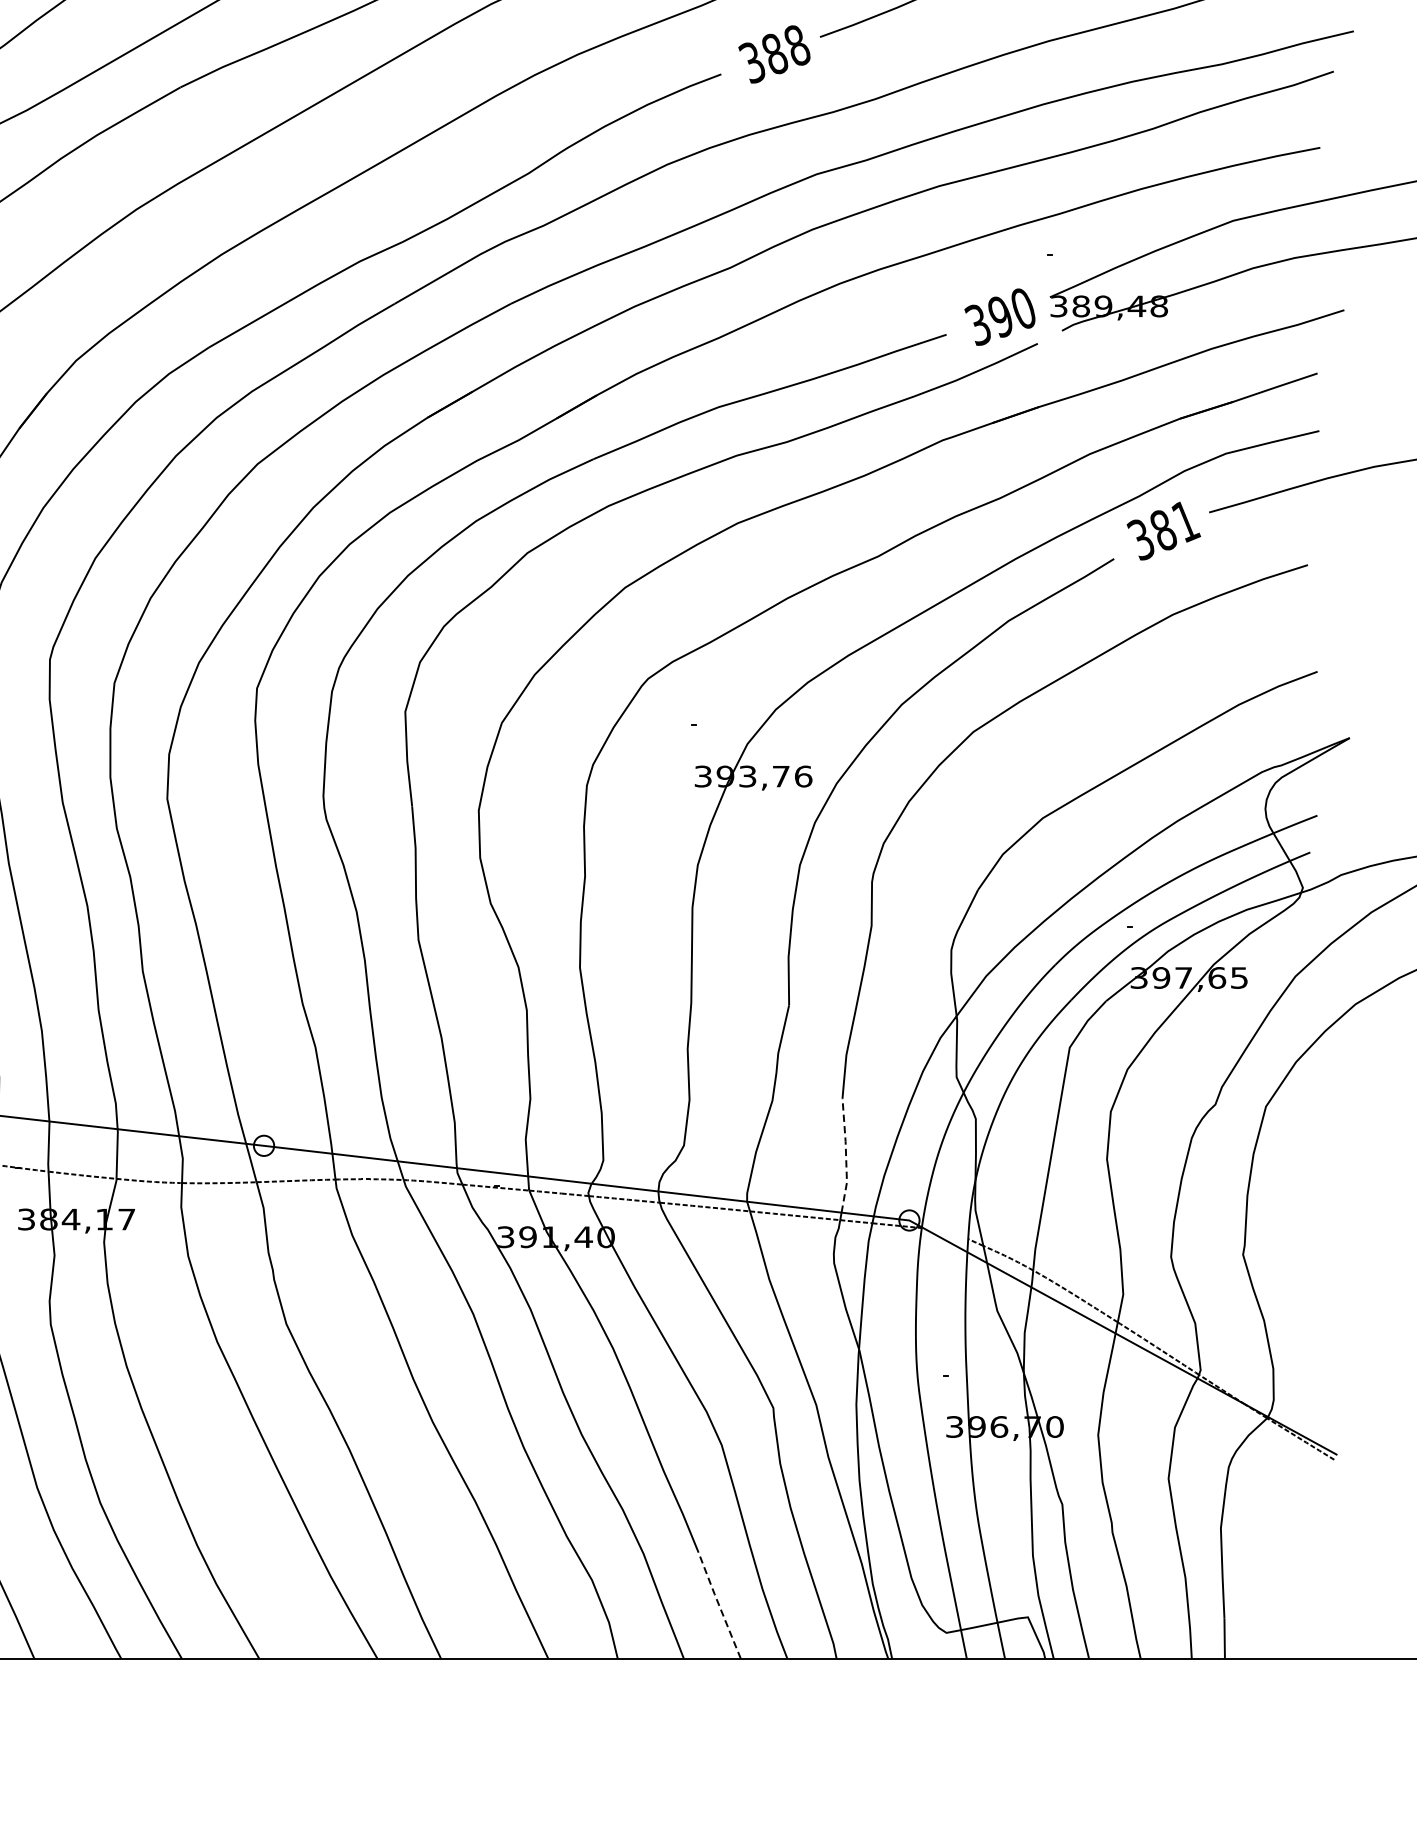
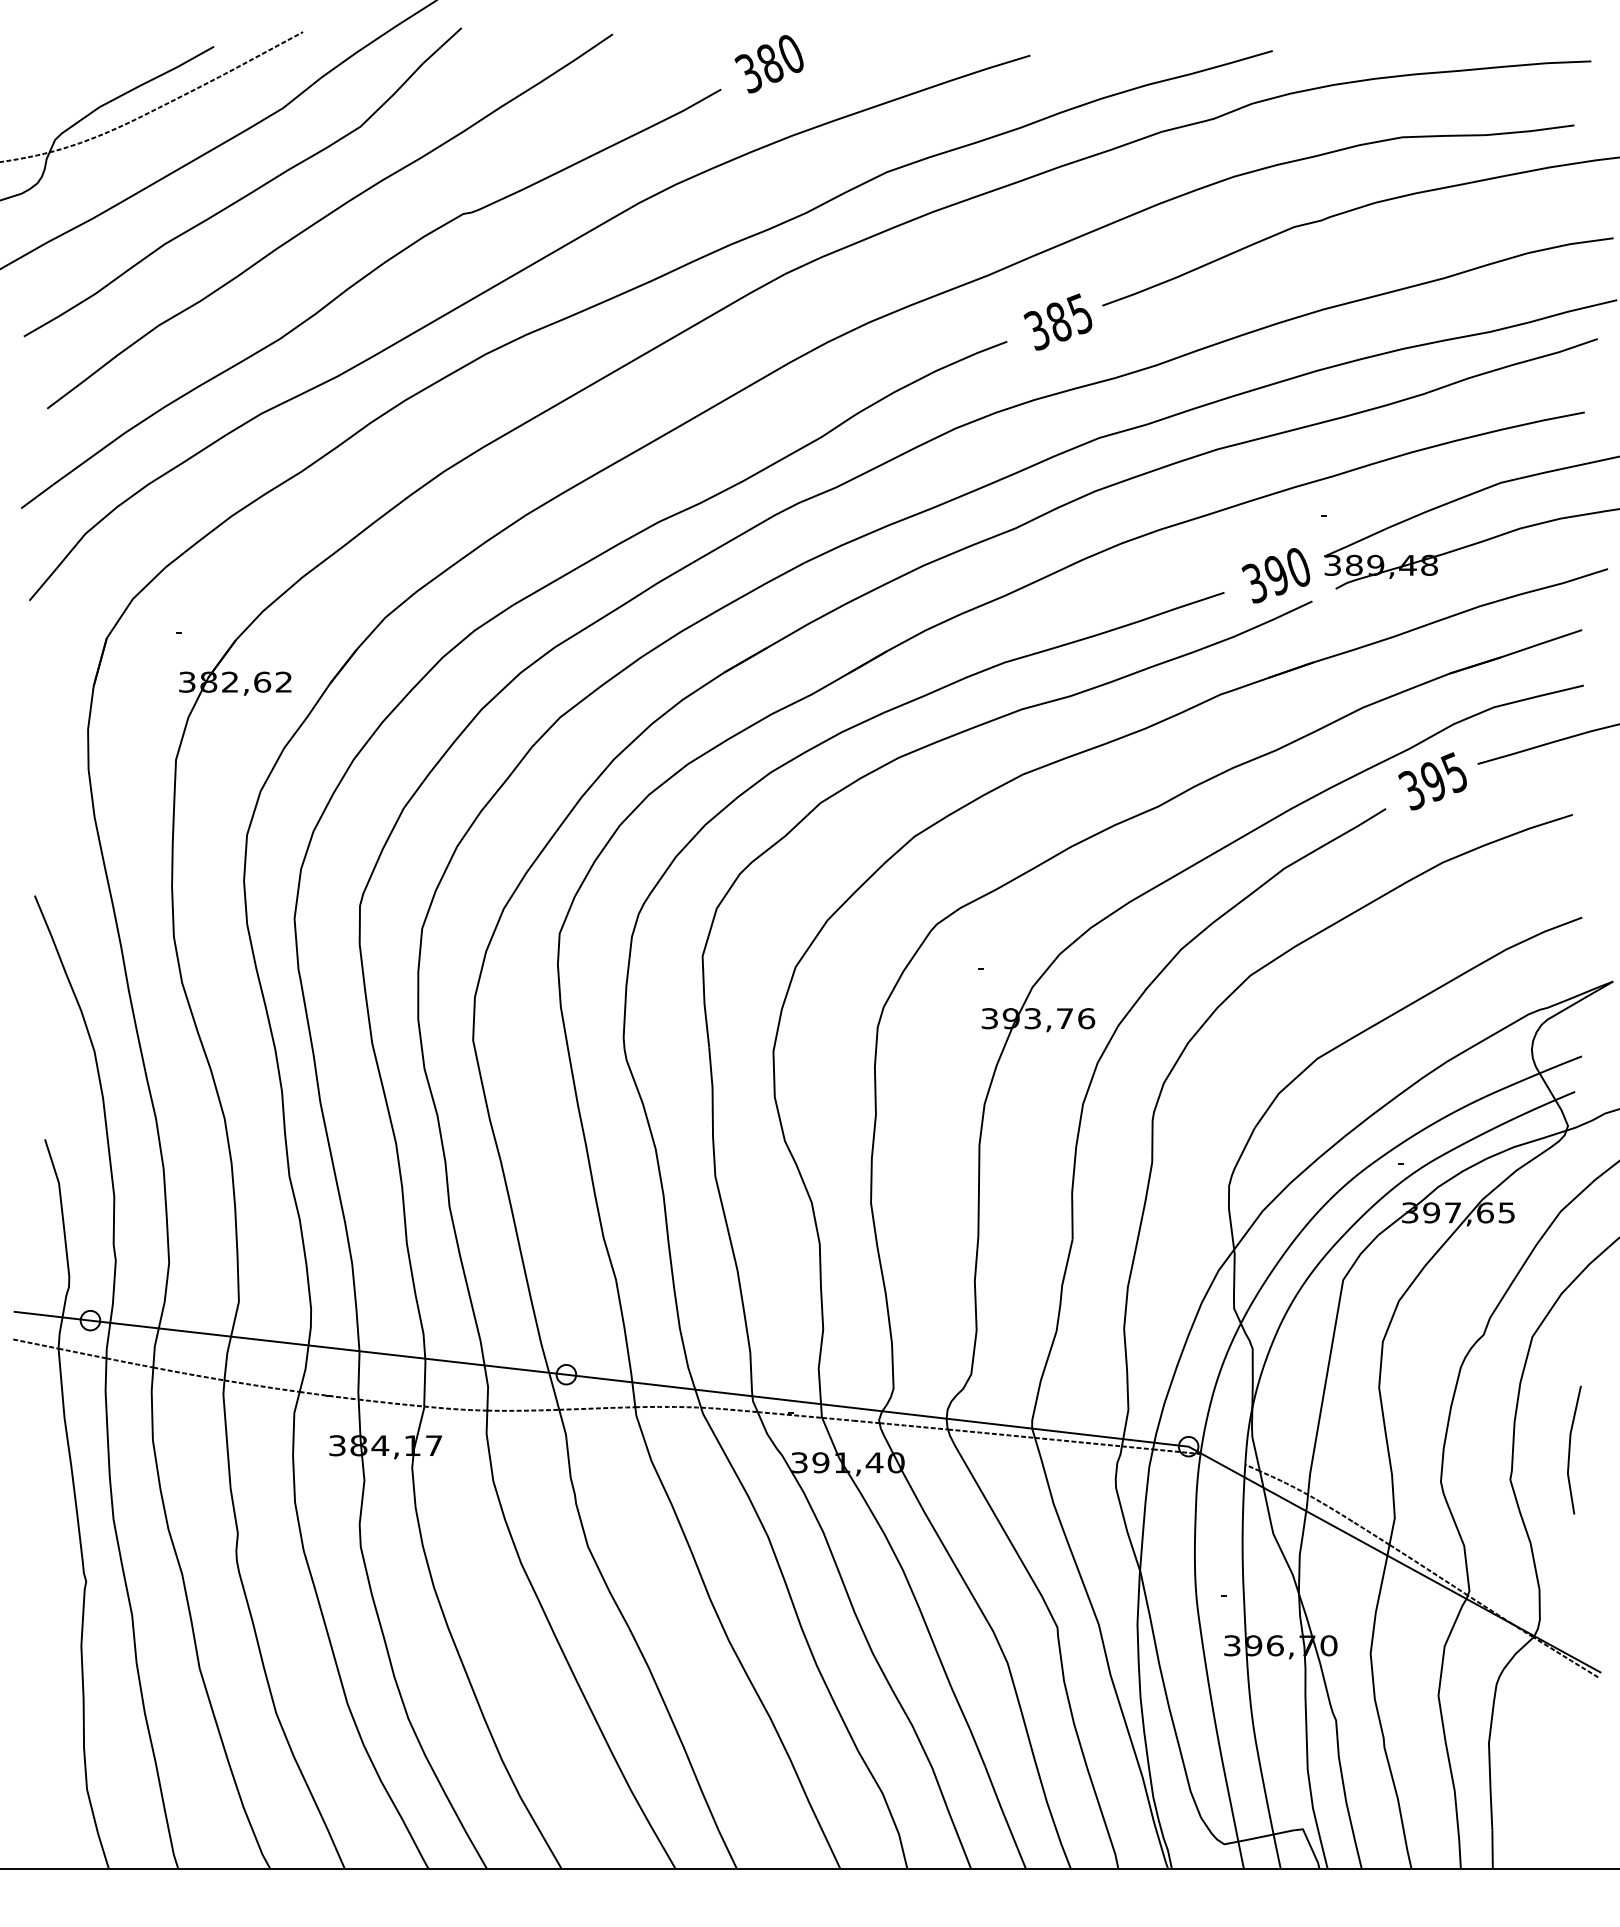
text: (796, 45) -> (1079, 313), 388 -> 385
text: (1175, 525) -> (1445, 776), 381 -> 395
line: (846, 1155) -> (1127, 1384), dashed -> solid
line: (1305, 1223) -> (1570, 1449), added
line: (719, 1605) -> (1005, 1817), dashed -> solid

